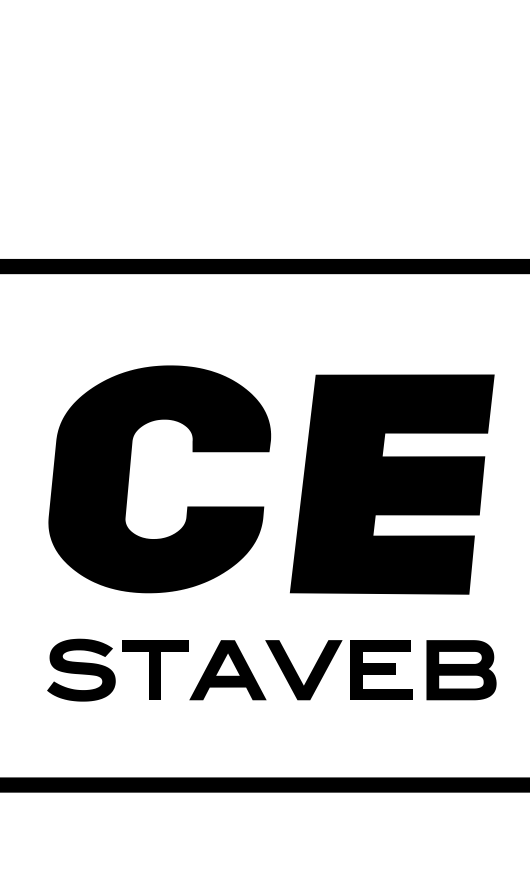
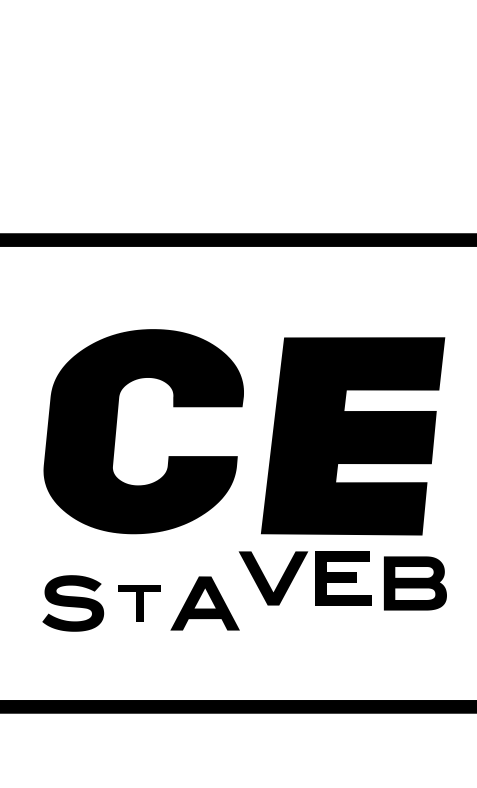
part: (329, 664) -> (296, 573), moved
part: (155, 670) -> (139, 603), size x0.7
part: (461, 670) -> (415, 583), moved

